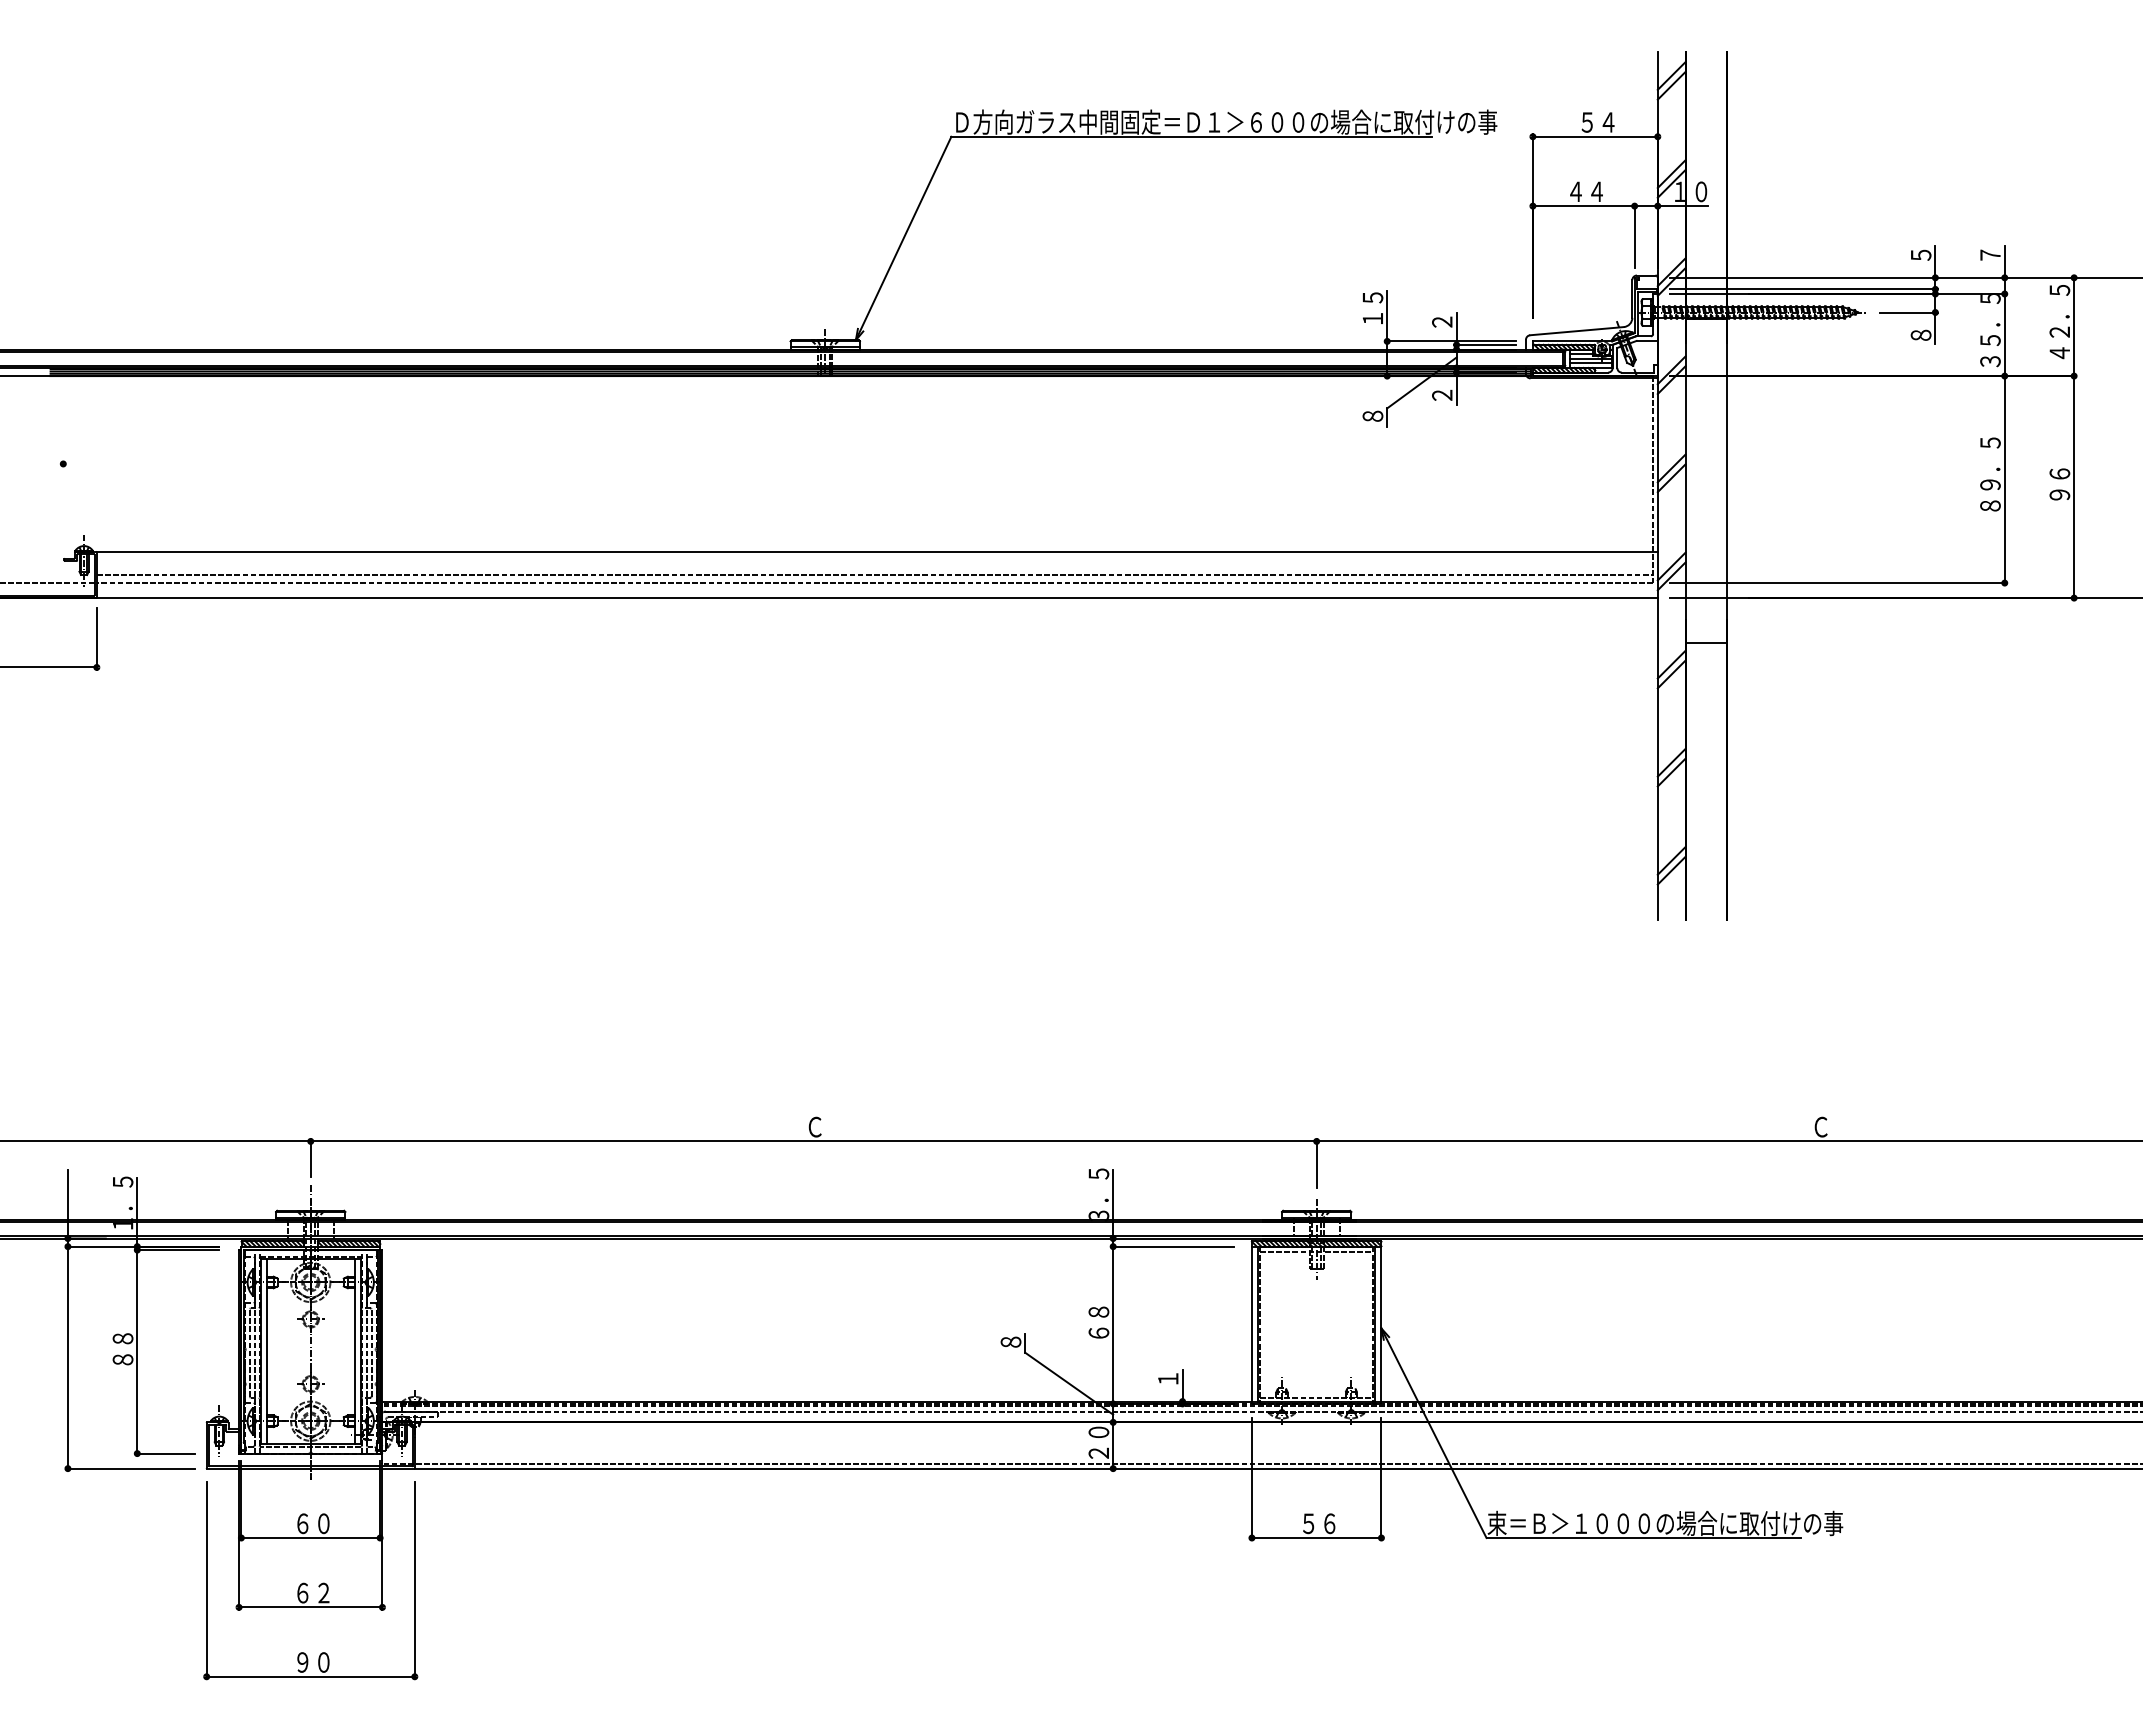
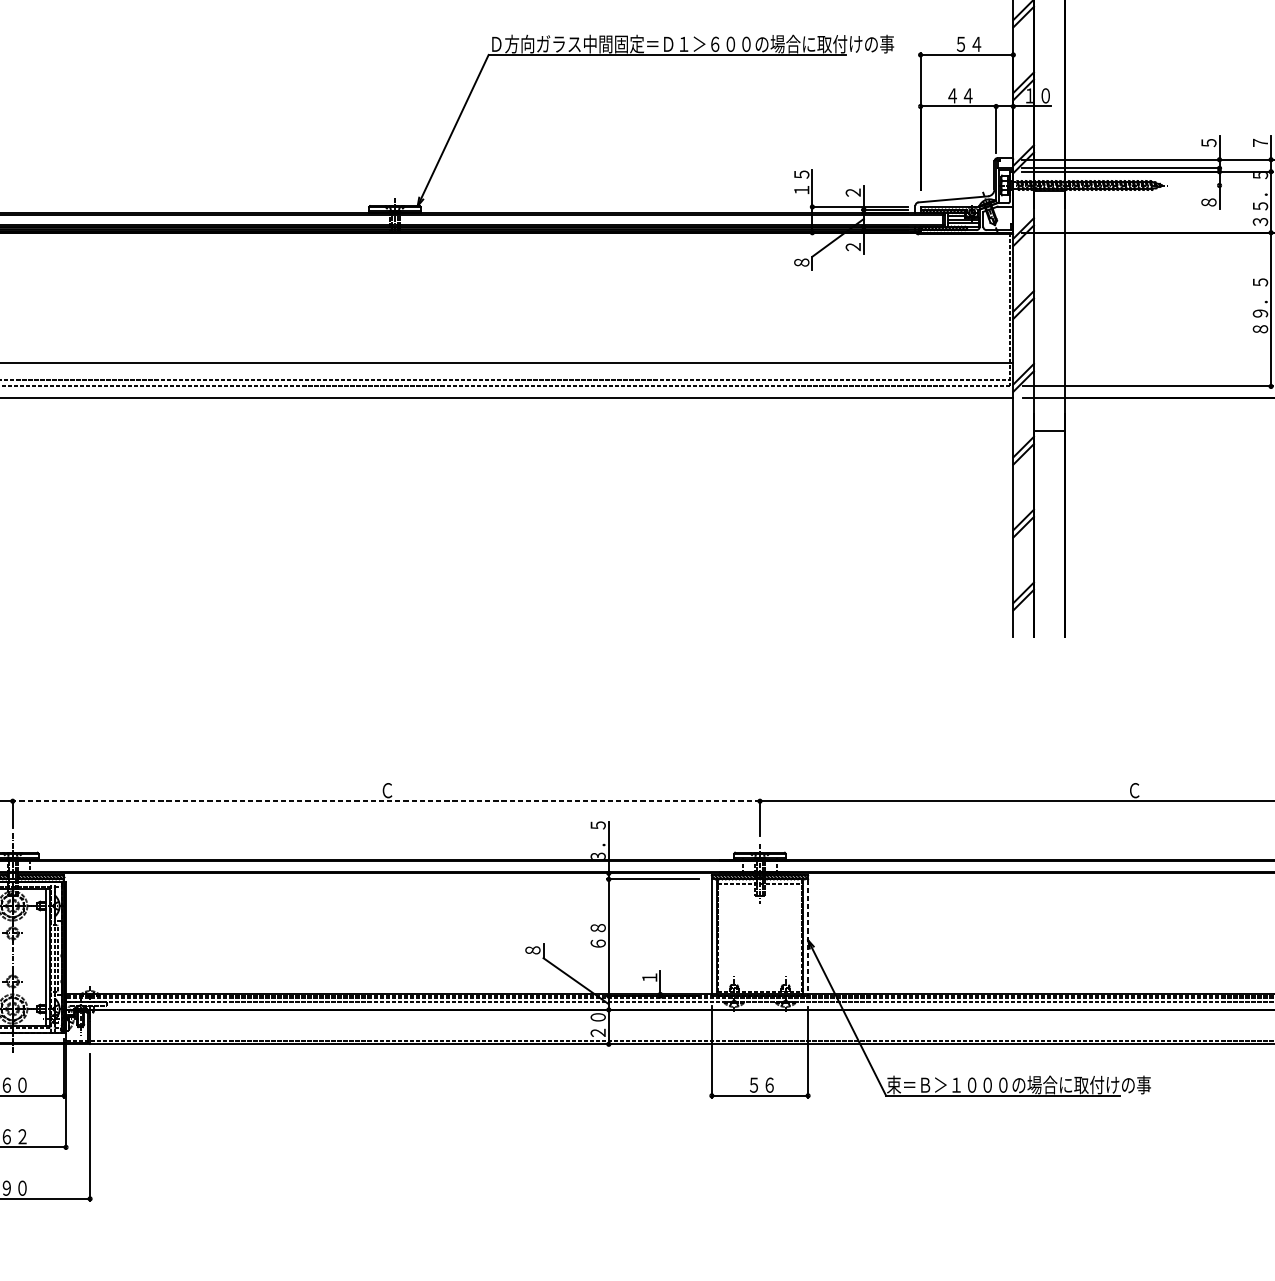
line: (1908, 312) -> (1199, 185), removed
line: (813, 1141) -> (386, 801), solid -> dashed
line: (1381, 1324) -> (808, 937), solid -> dashed

